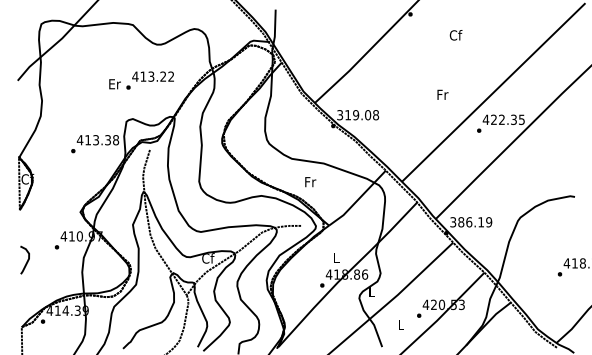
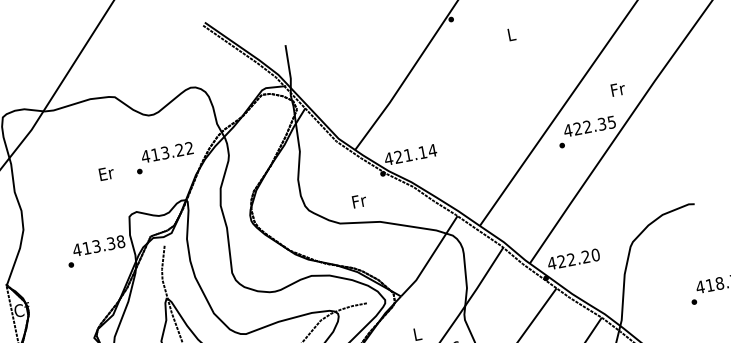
text: (455, 35) -> (511, 34), Cf -> L
text: (149, 80) -> (163, 158), moved
text: (442, 94) -> (617, 89), moved
text: (357, 115) -> (410, 155), 319.08 -> 421.14
text: (310, 182) -> (359, 201), moved
text: (470, 222) -> (573, 259), 386.19 -> 422.20

